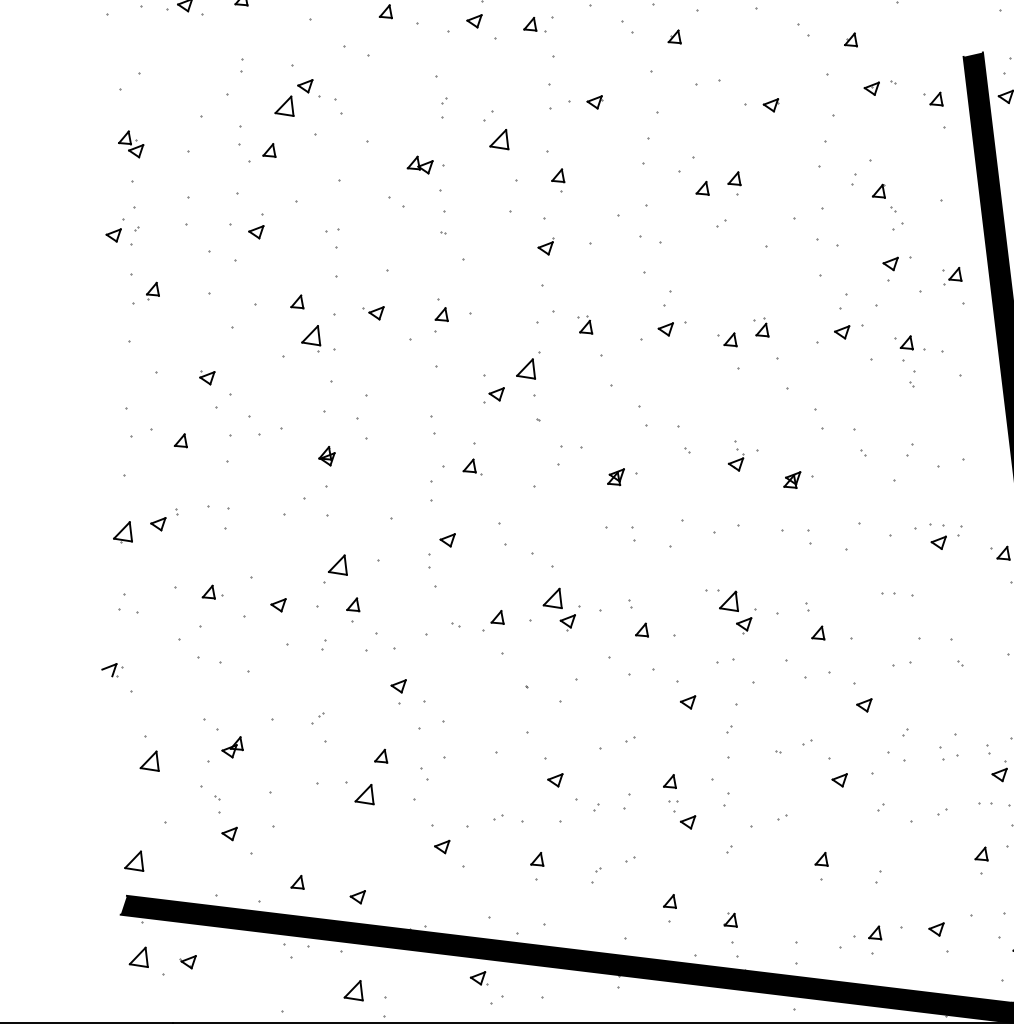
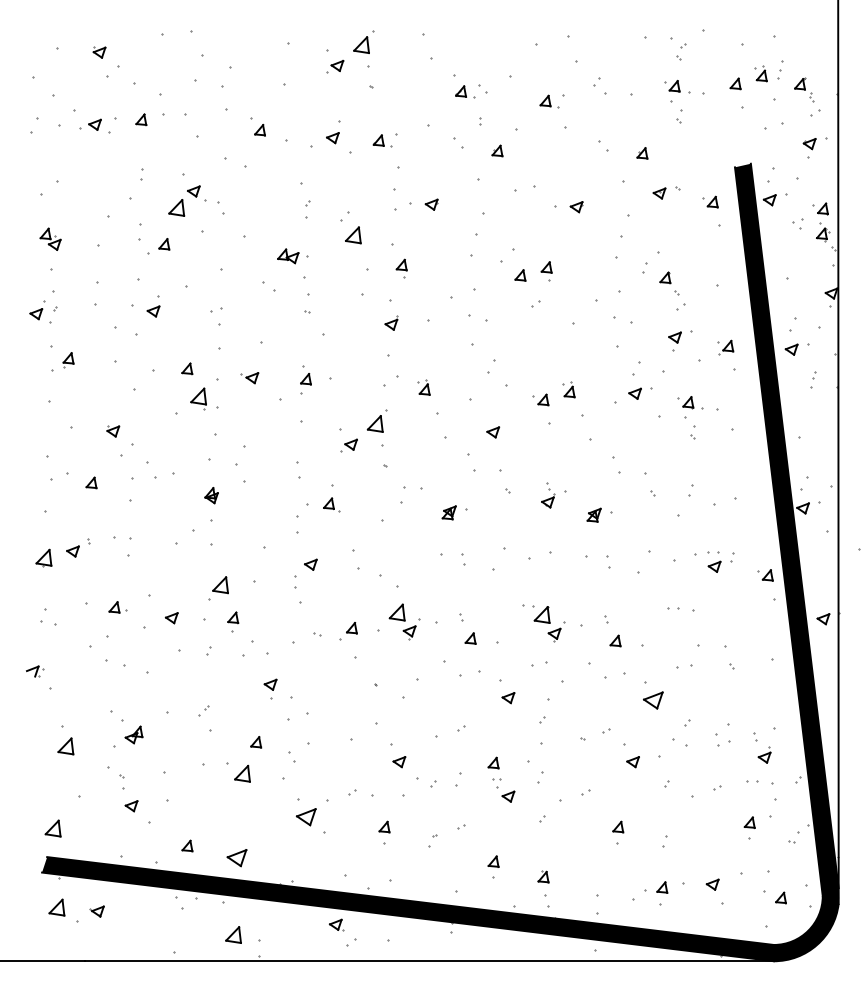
part: (666, 329) -> (493, 432), moved
part: (864, 705) -> (653, 700), size x1.6
part: (442, 846) -> (306, 816), size x1.6
part: (357, 897) -> (236, 858), size x1.6

